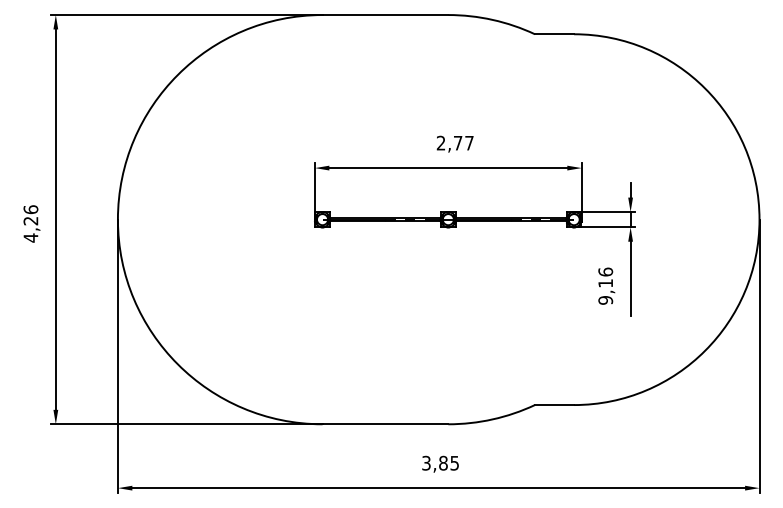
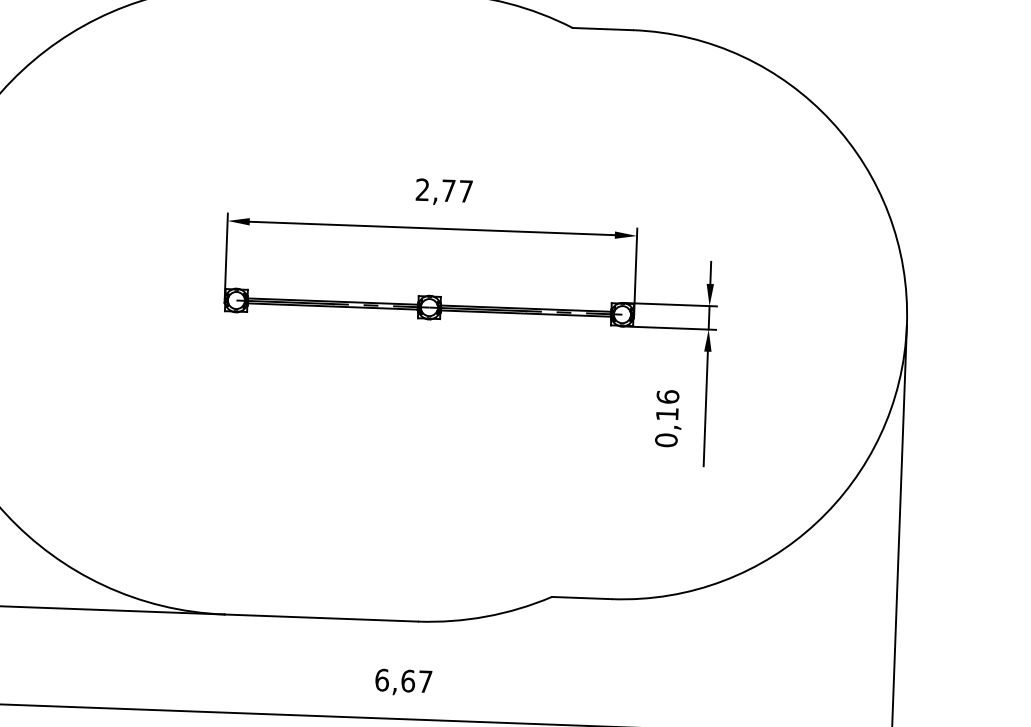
text: (605, 300) -> (666, 440), 9,16 -> 0,16
text: (440, 462) -> (403, 679), 3,85 -> 6,67

